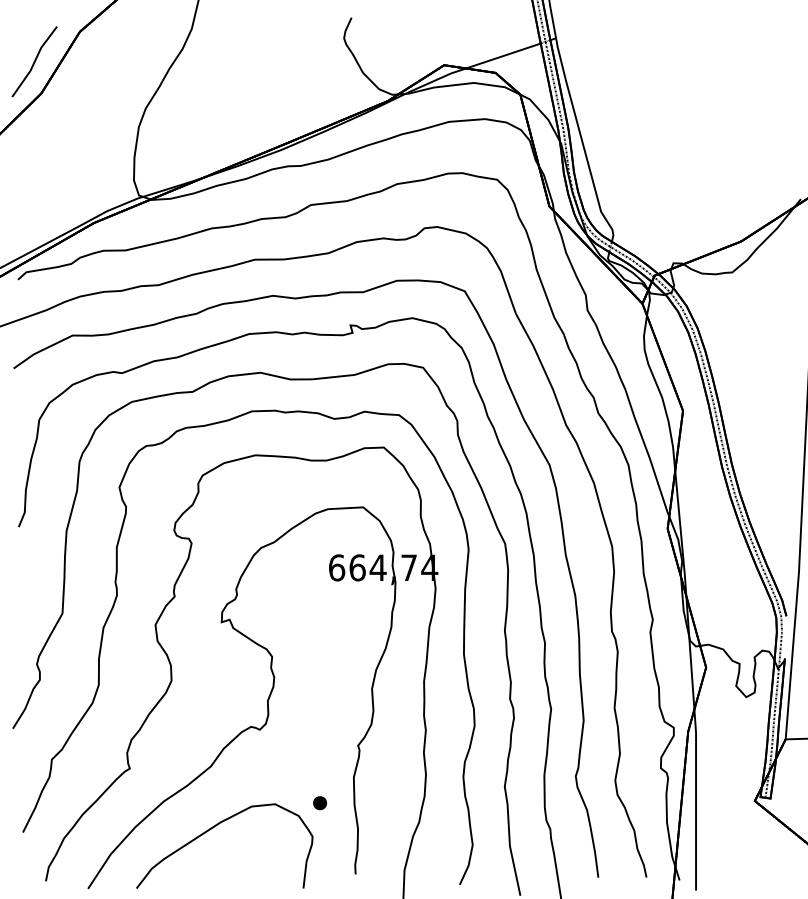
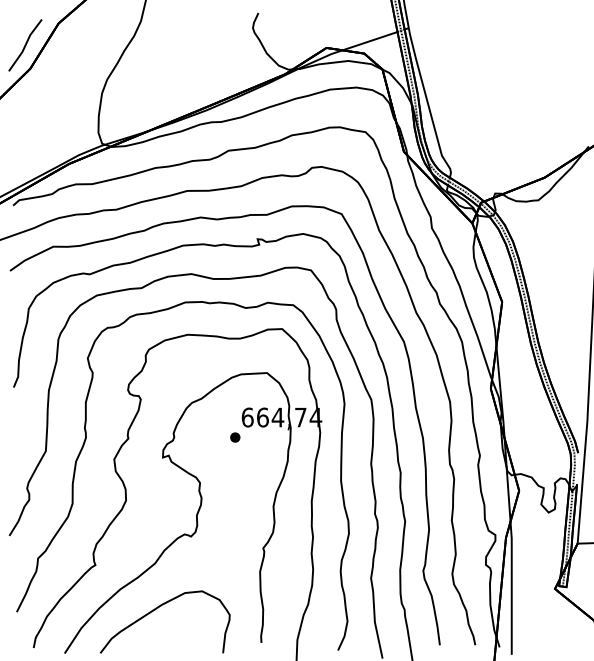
part: (320, 803) -> (235, 437), moved

